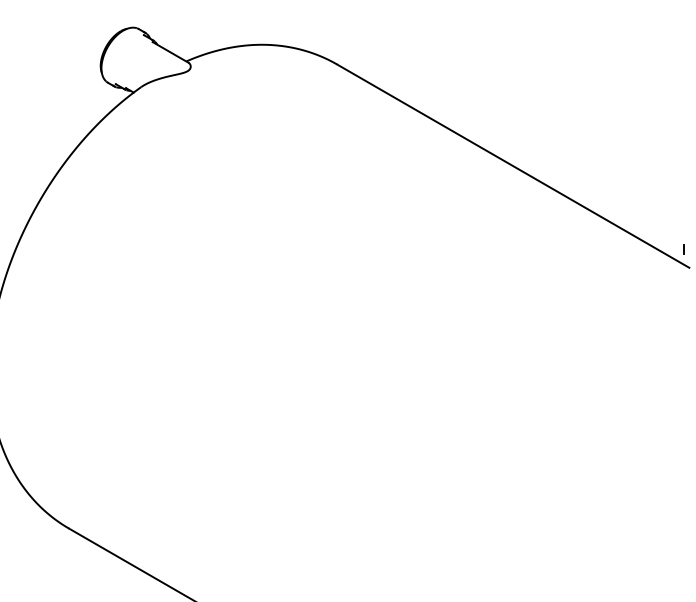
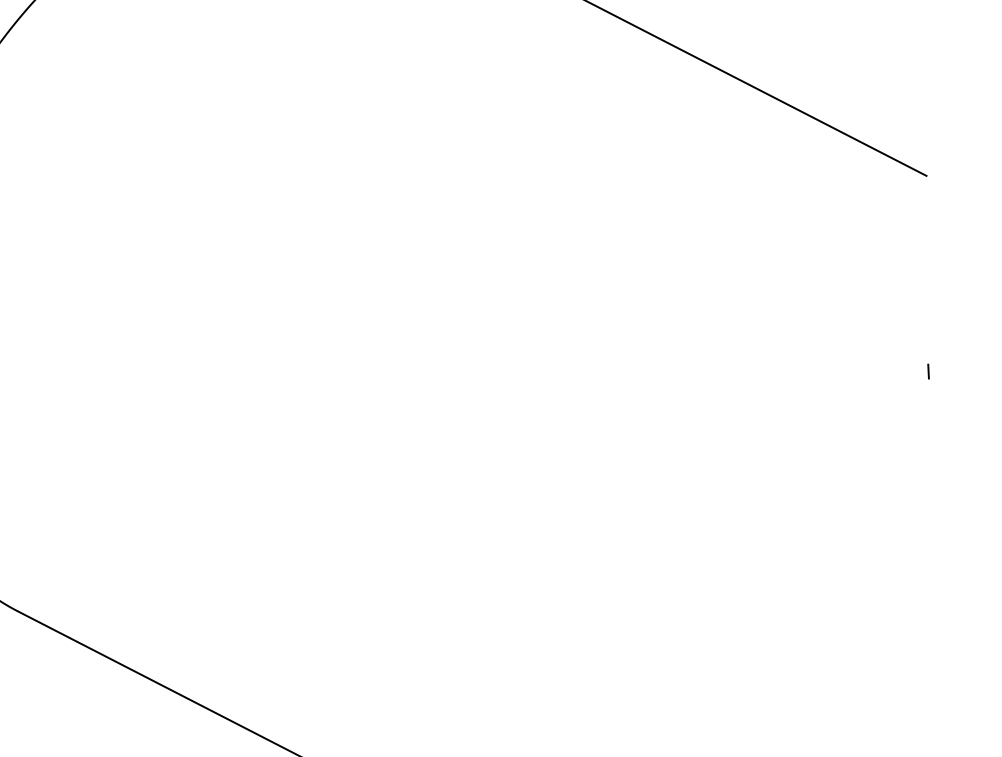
line: (683, 249) -> (927, 371), moved

